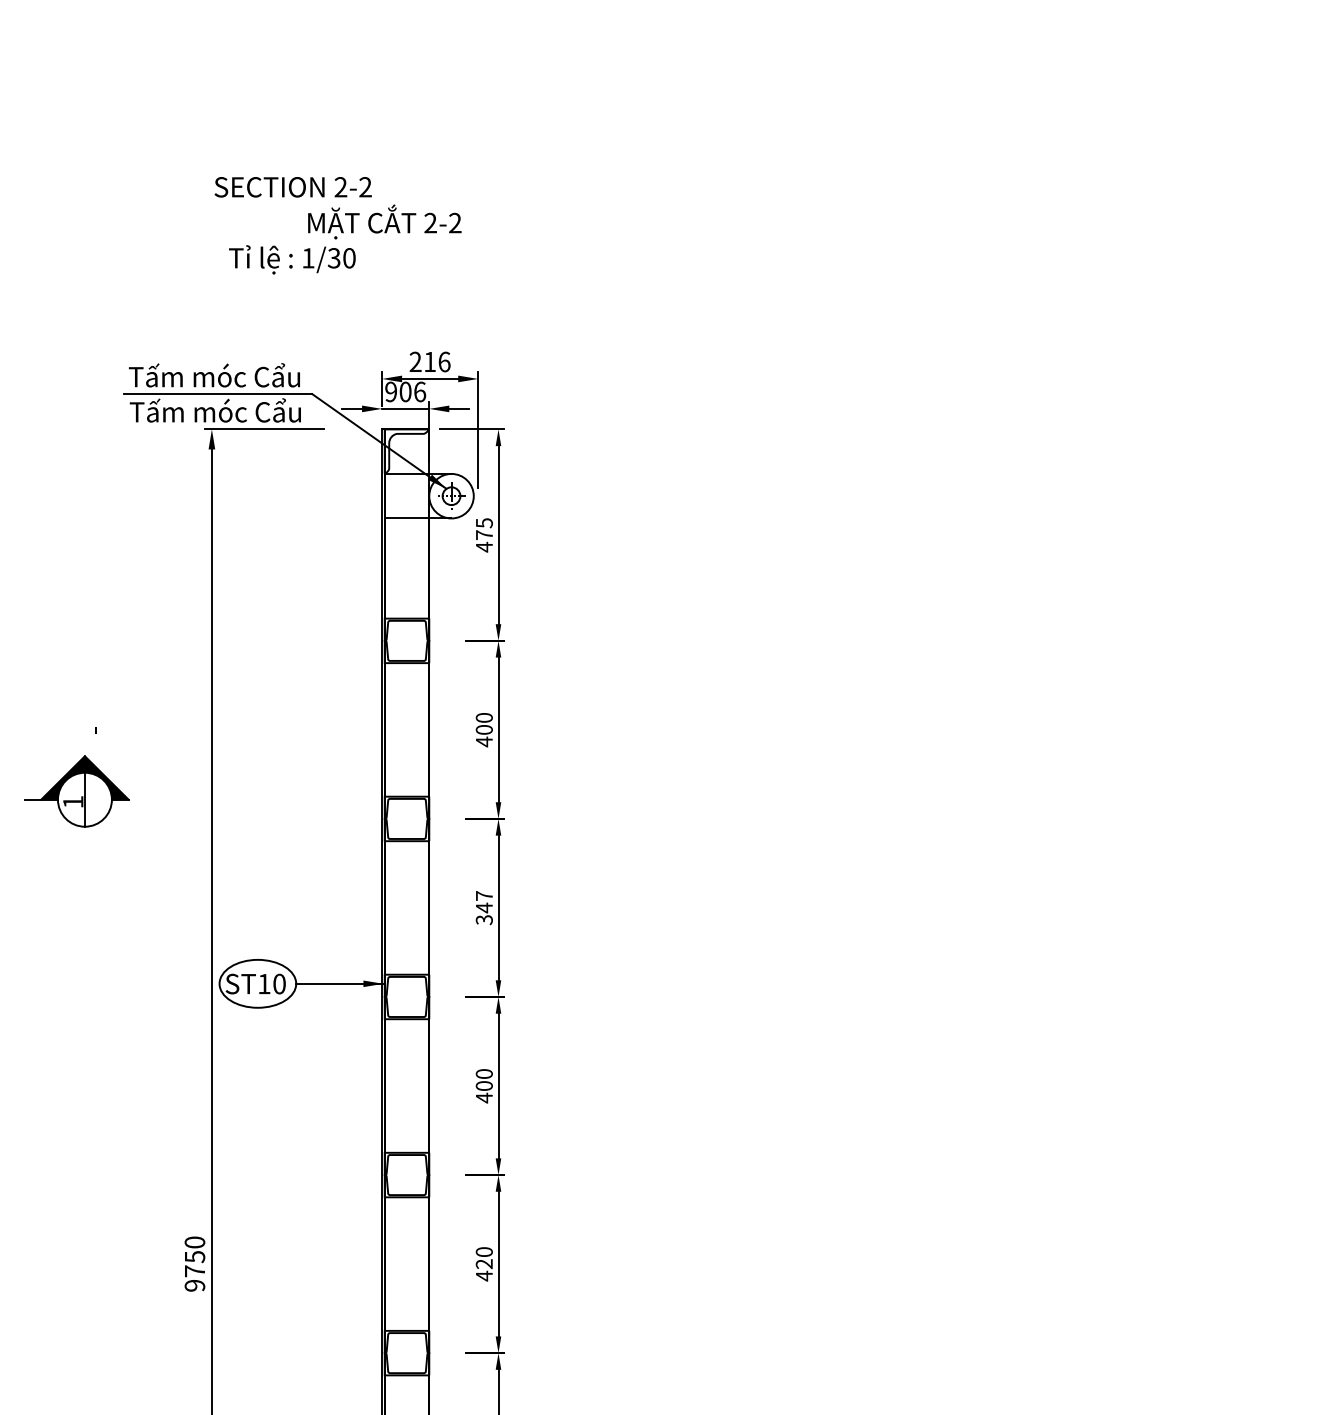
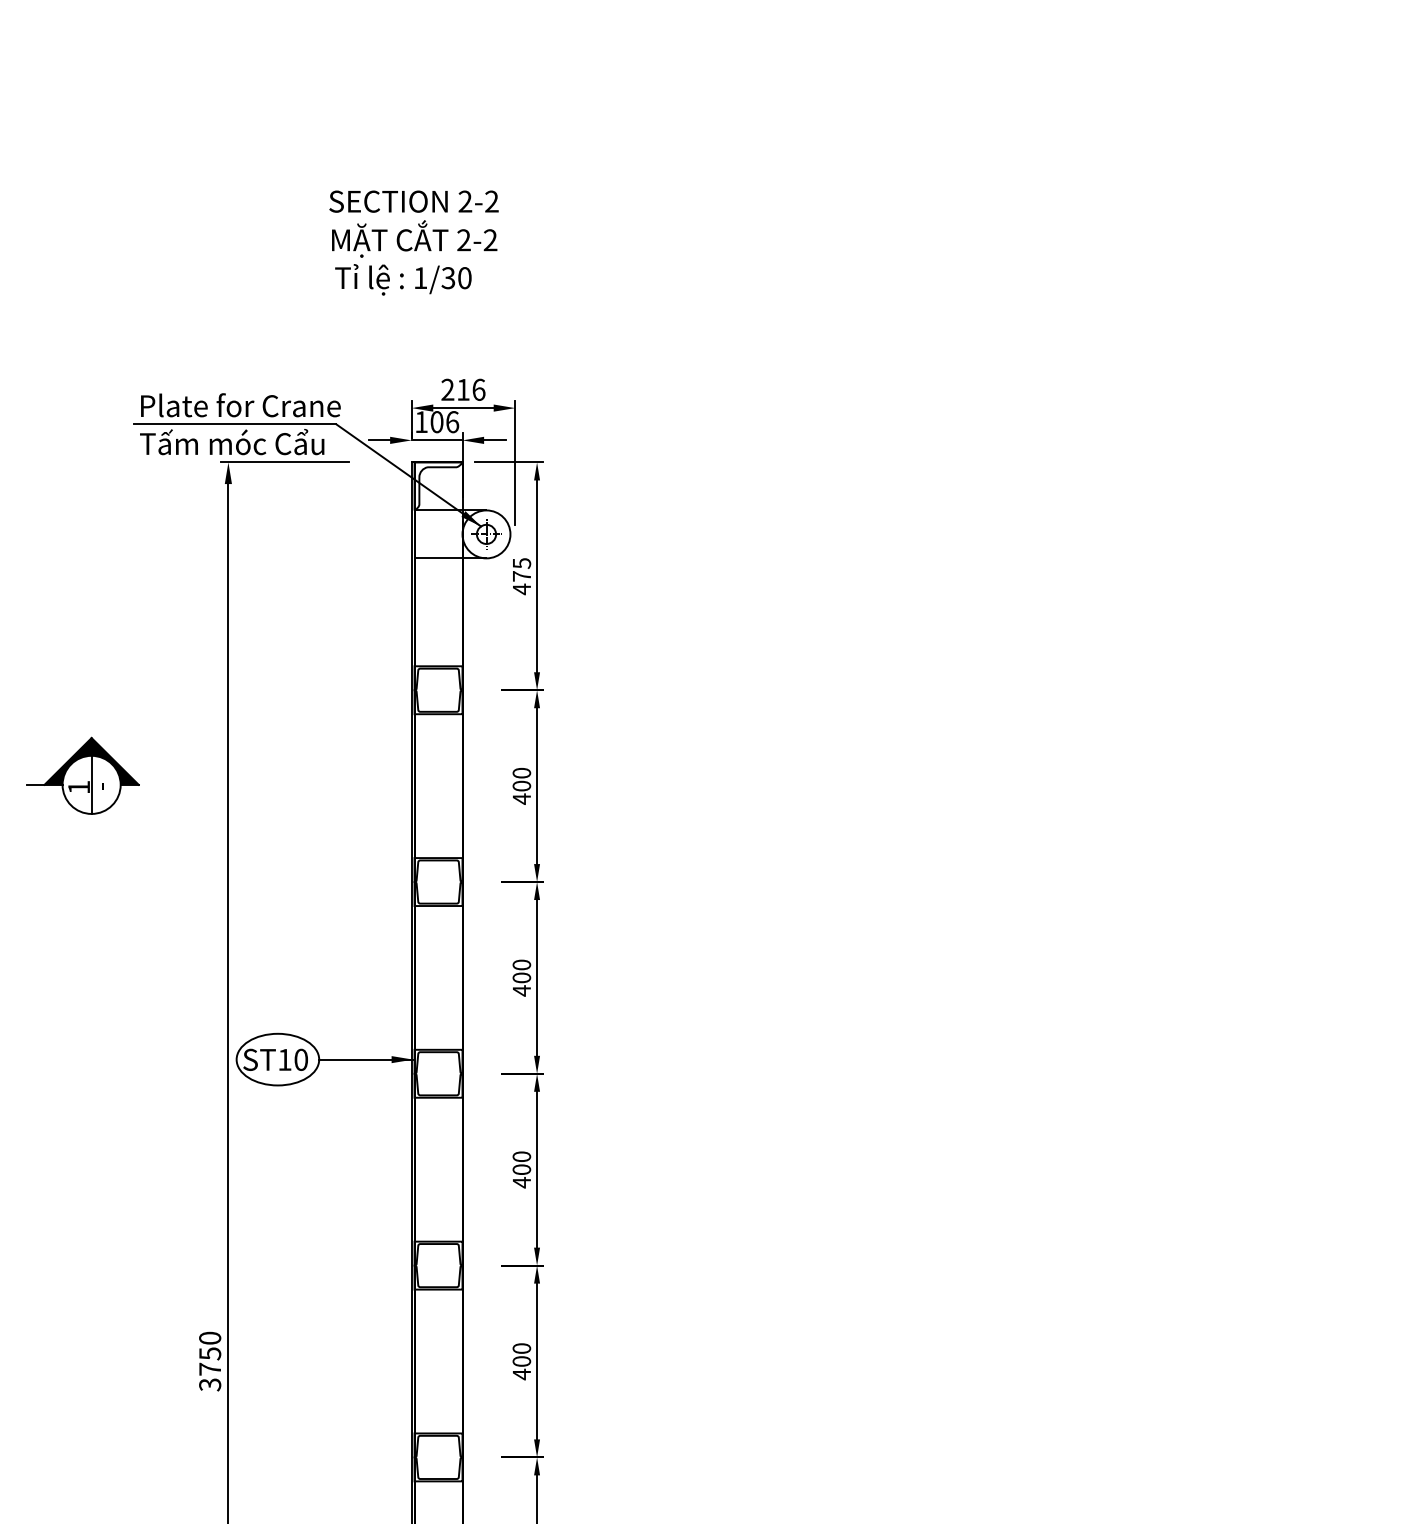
text: (292, 187) -> (413, 201), moved
text: (292, 259) -> (403, 279), moved
text: (222, 375) -> (239, 404), Tấm móc Cẩu -> Plate for Crane
text: (390, 391) -> (420, 421), 906 -> 106
part: (76, 791) -> (82, 776), moved
text: (483, 908) -> (520, 978), 347 -> 400
text: (483, 1264) -> (520, 1361), 420 -> 400
text: (195, 1285) -> (210, 1384), 9750 -> 3750

